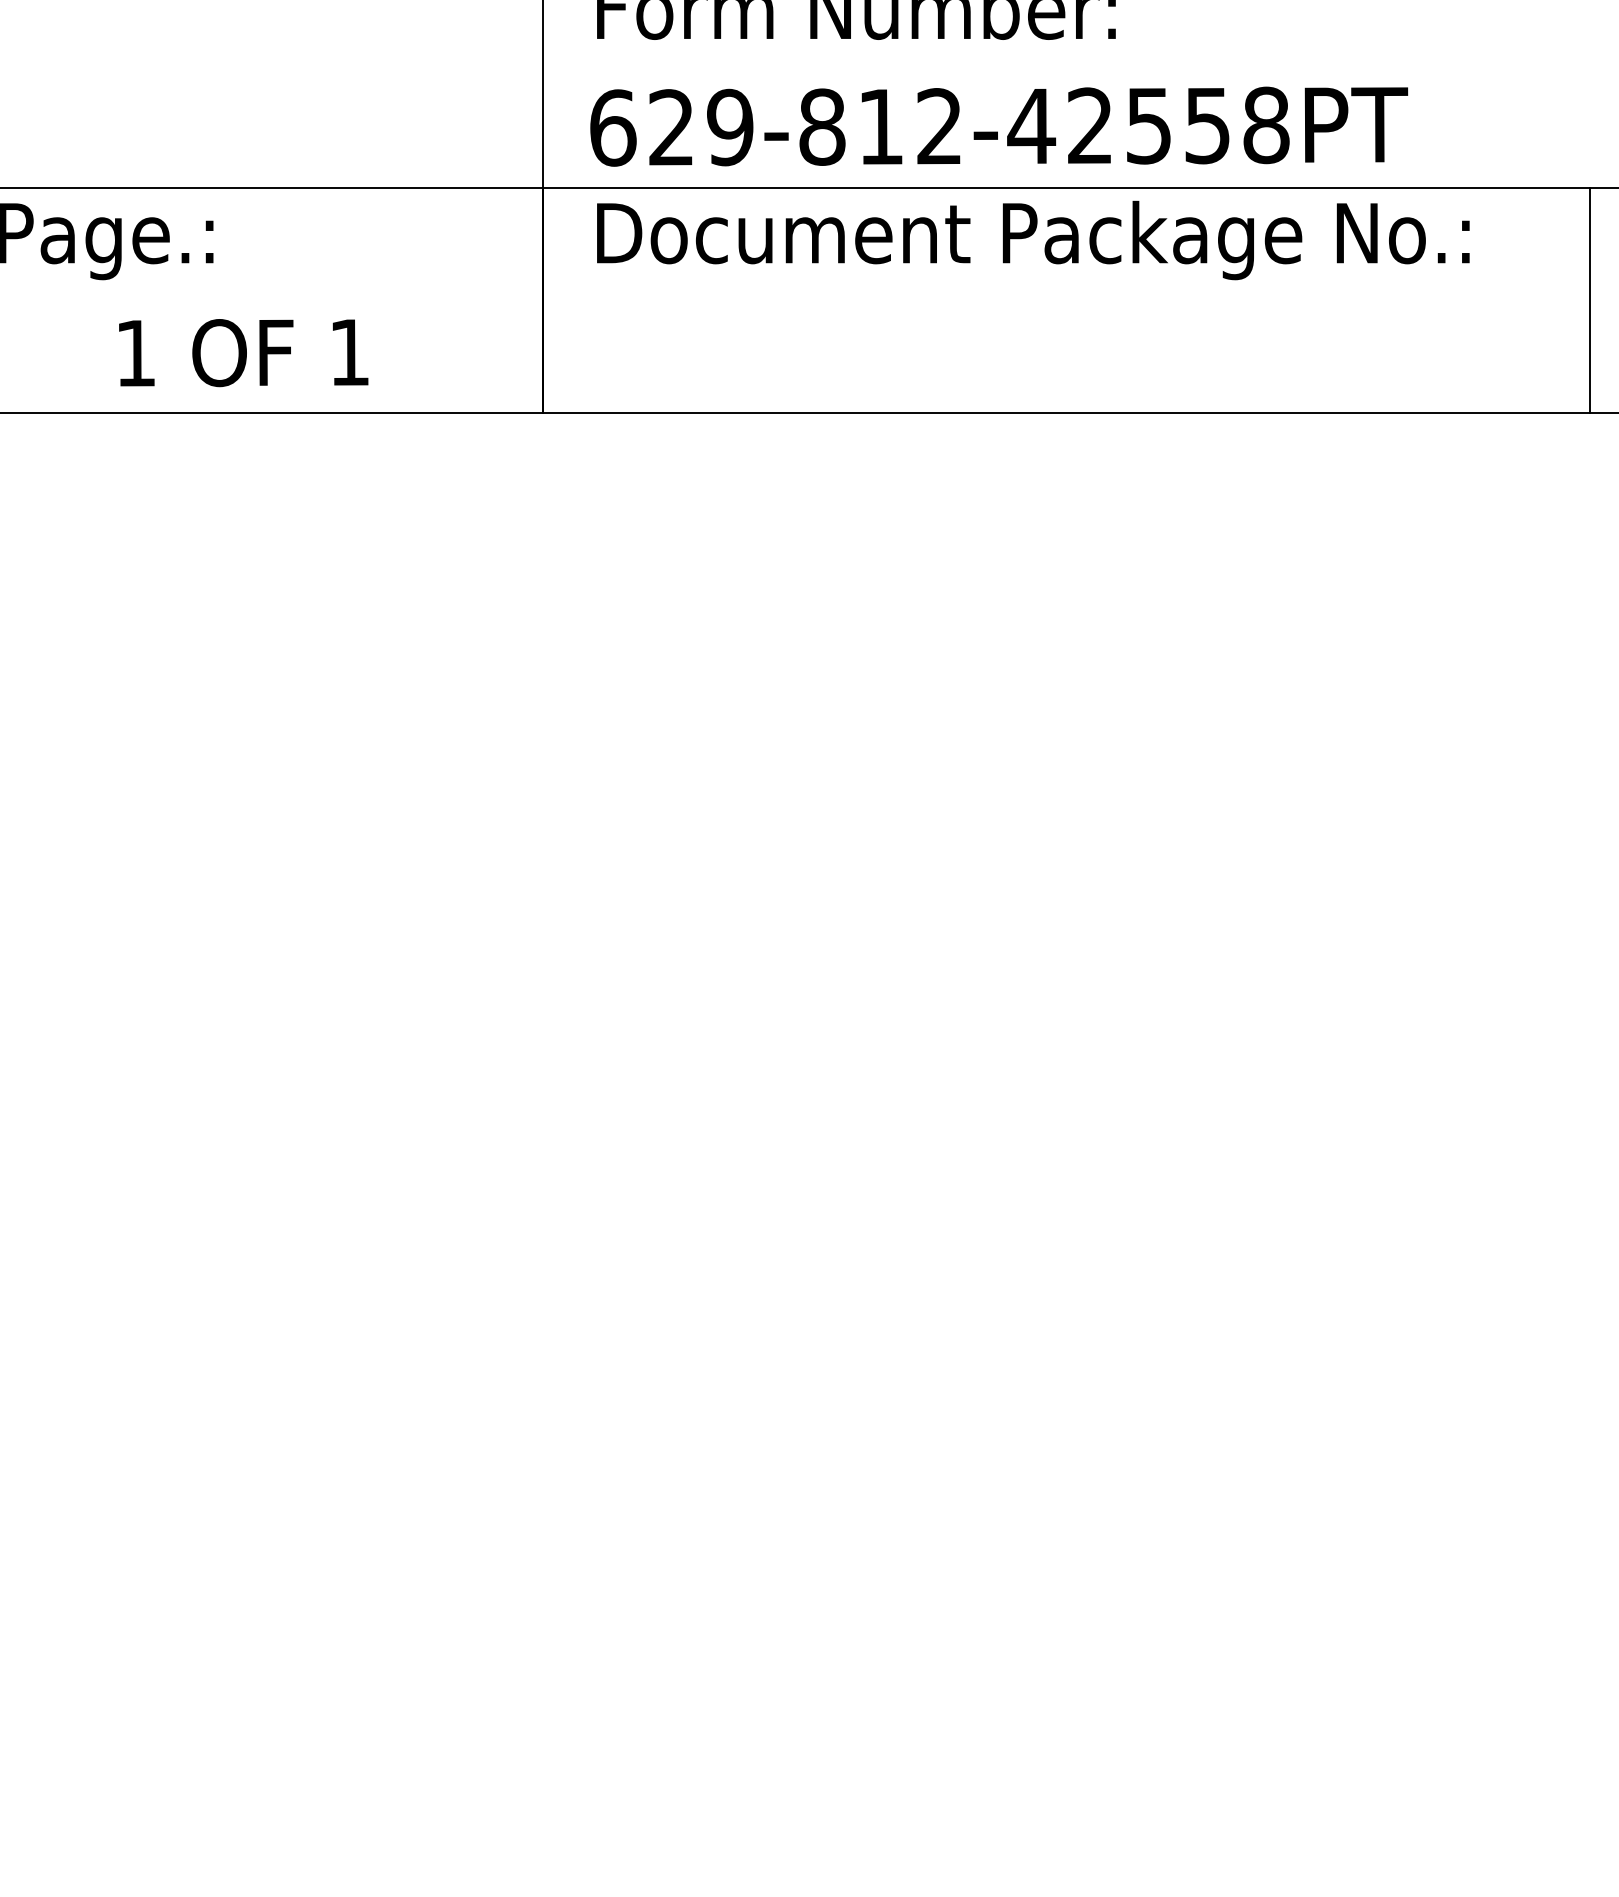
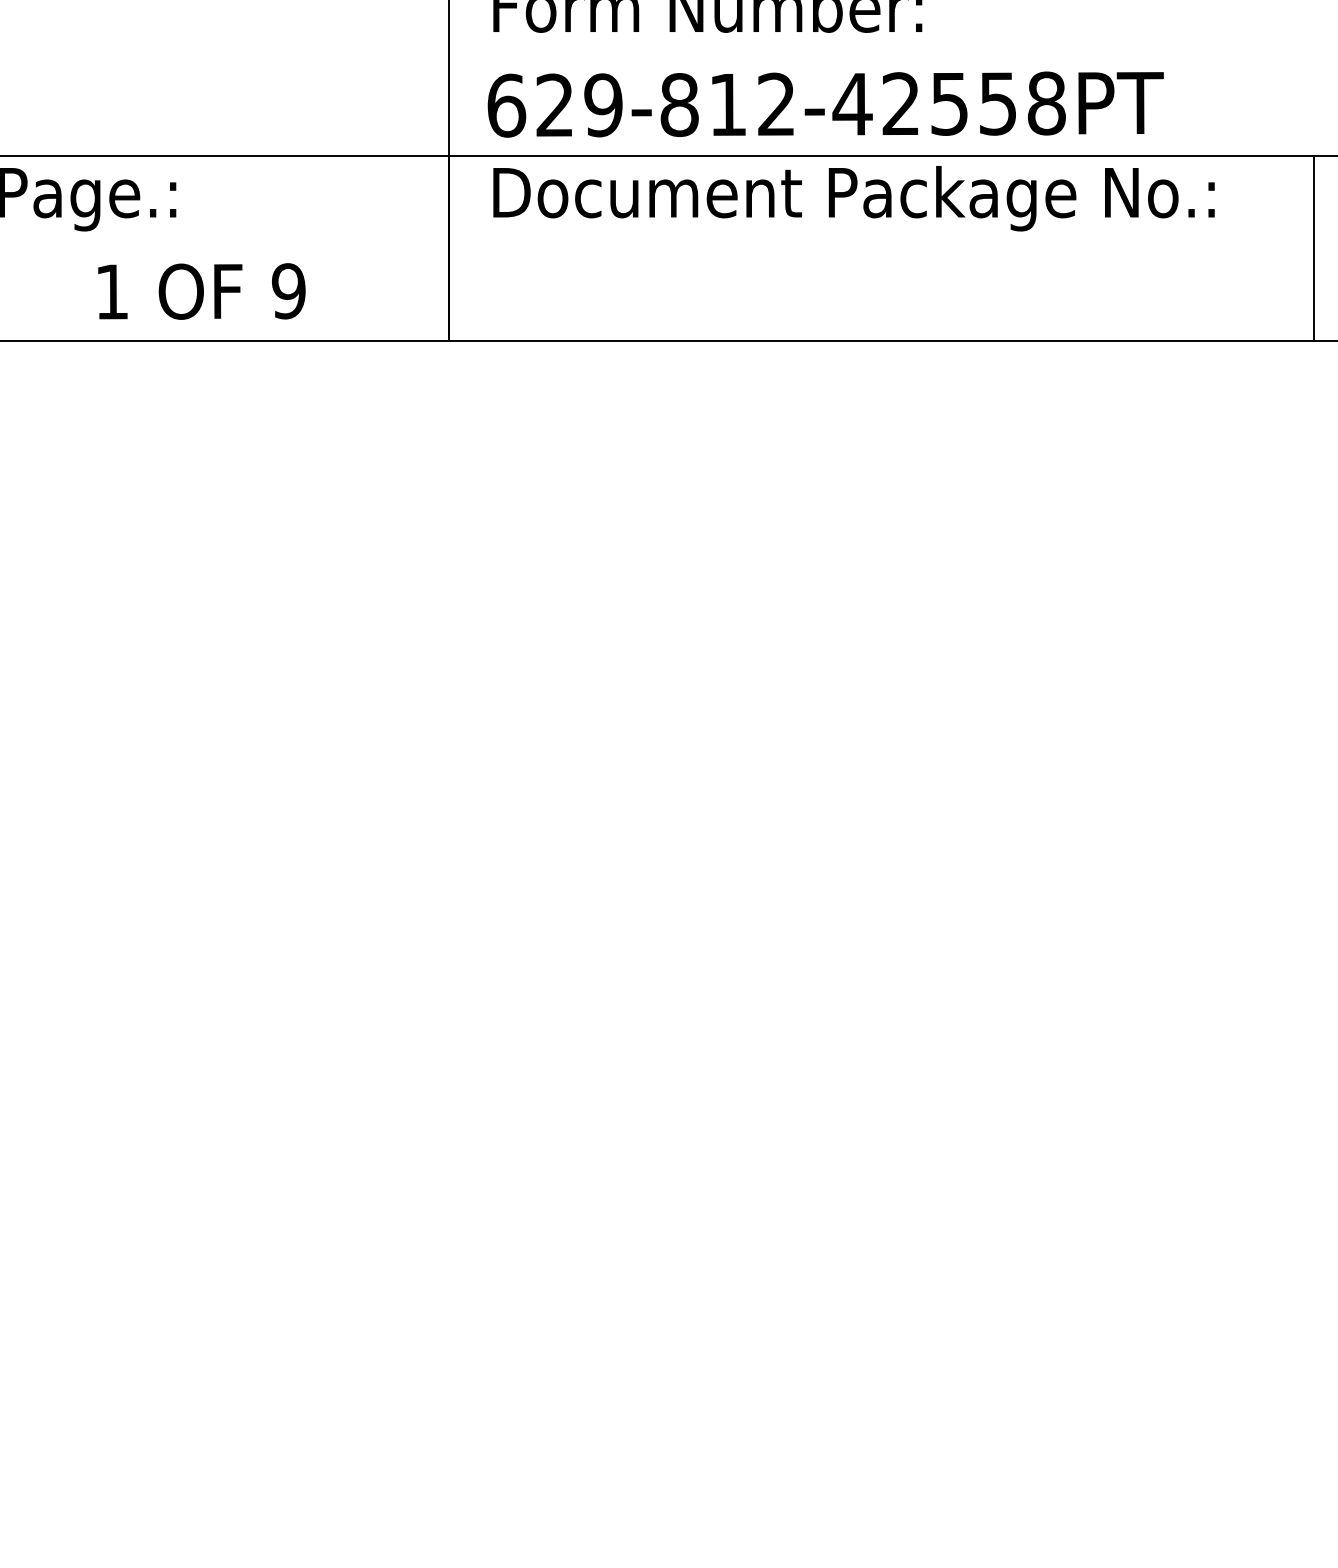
text: (349, 352) -> (288, 291), 1 -> 9

